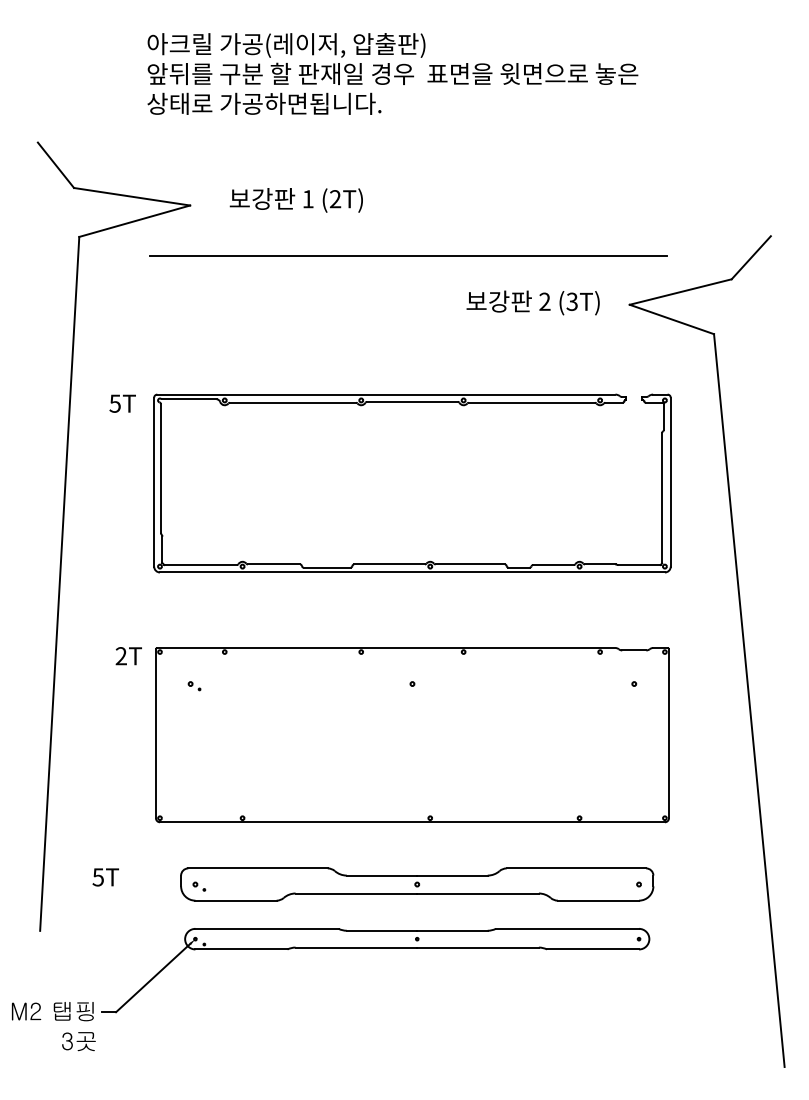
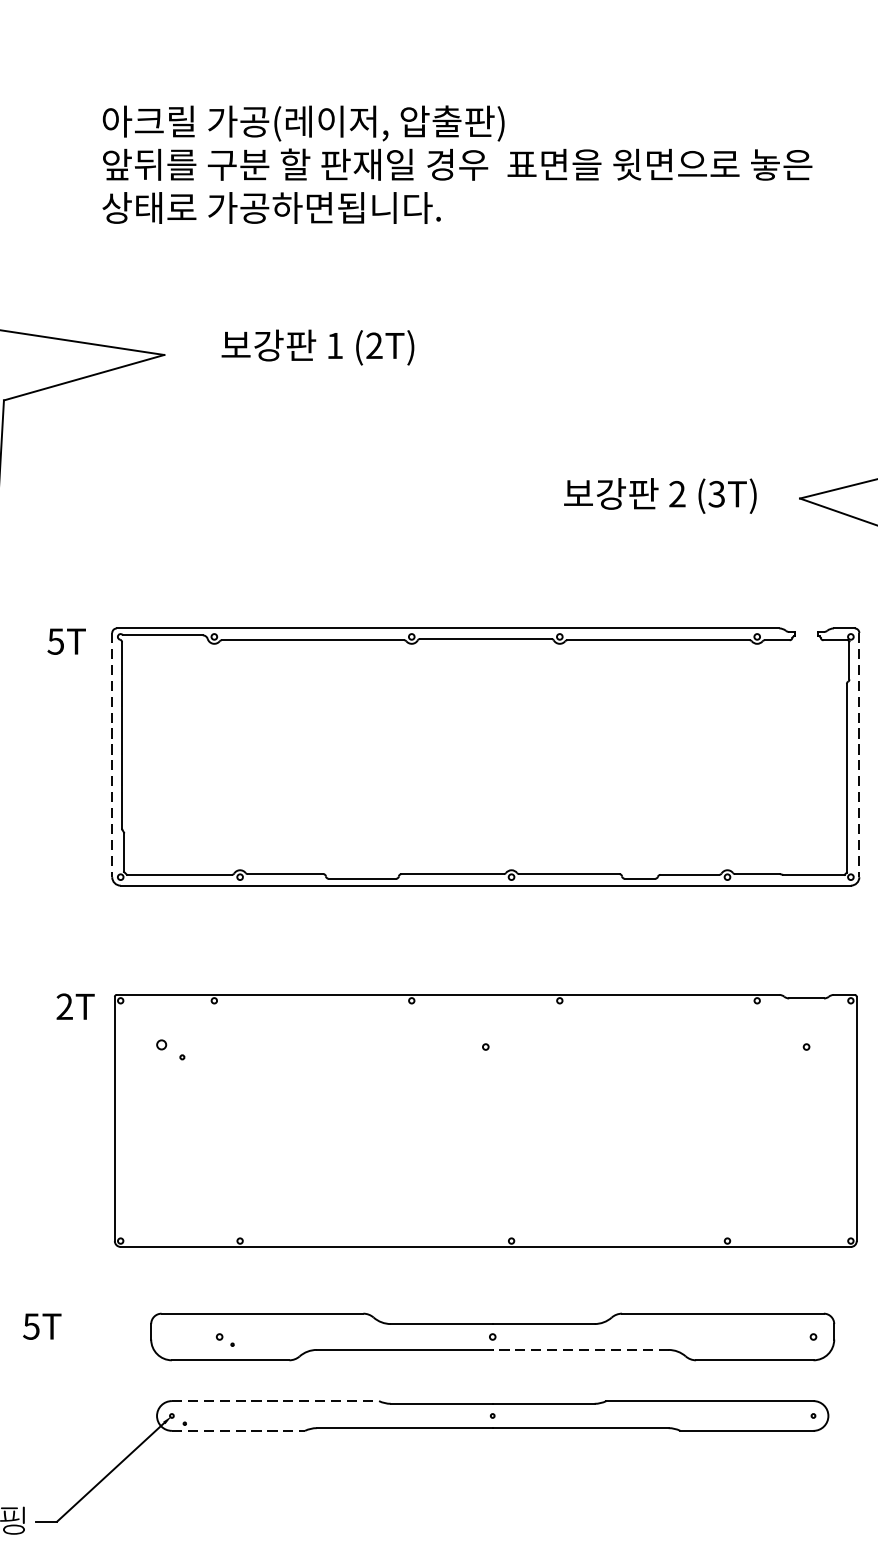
line: (407, 256) -> (478, 428), removed
line: (154, 482) -> (112, 755), solid -> dashed
line: (670, 482) -> (858, 755), solid -> dashed
part: (194, 686) -> (170, 1050), size x1.6
part: (199, 886) -> (225, 1339), moved
line: (478, 893) -> (581, 1349), solid -> dashed
line: (267, 928) -> (276, 1400), solid -> dashed
line: (241, 949) -> (238, 1430), solid -> dashed

